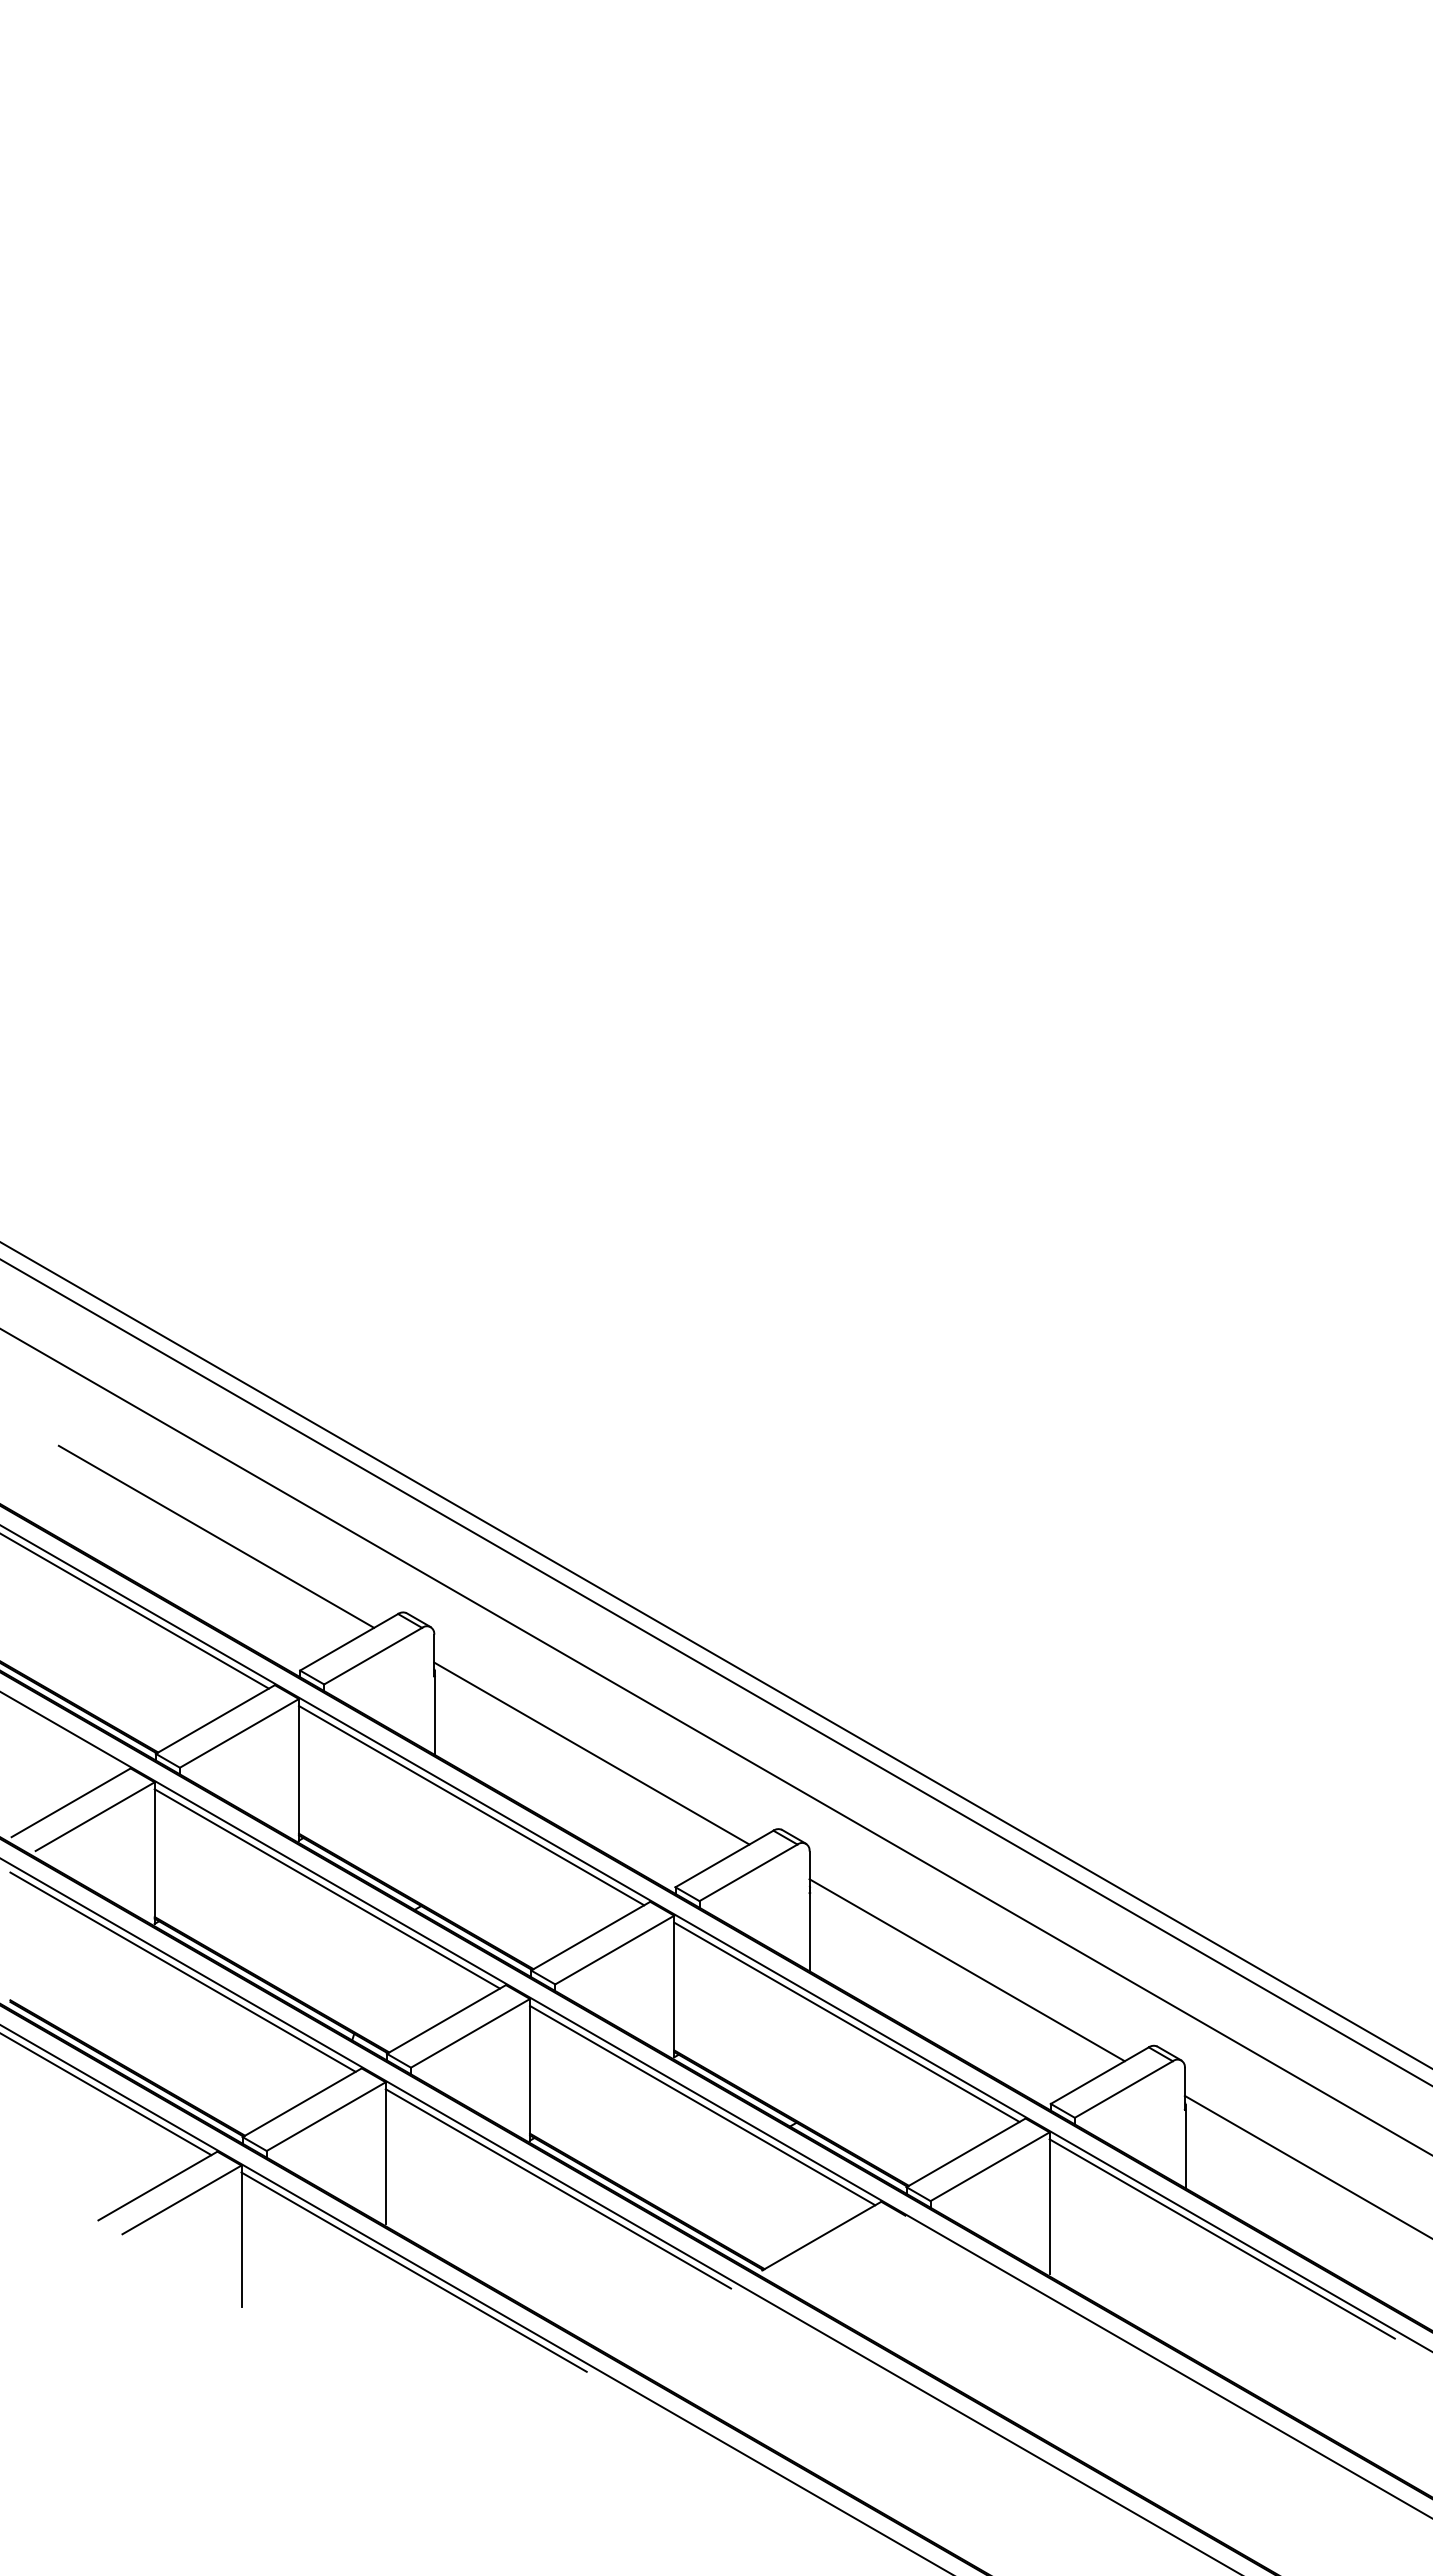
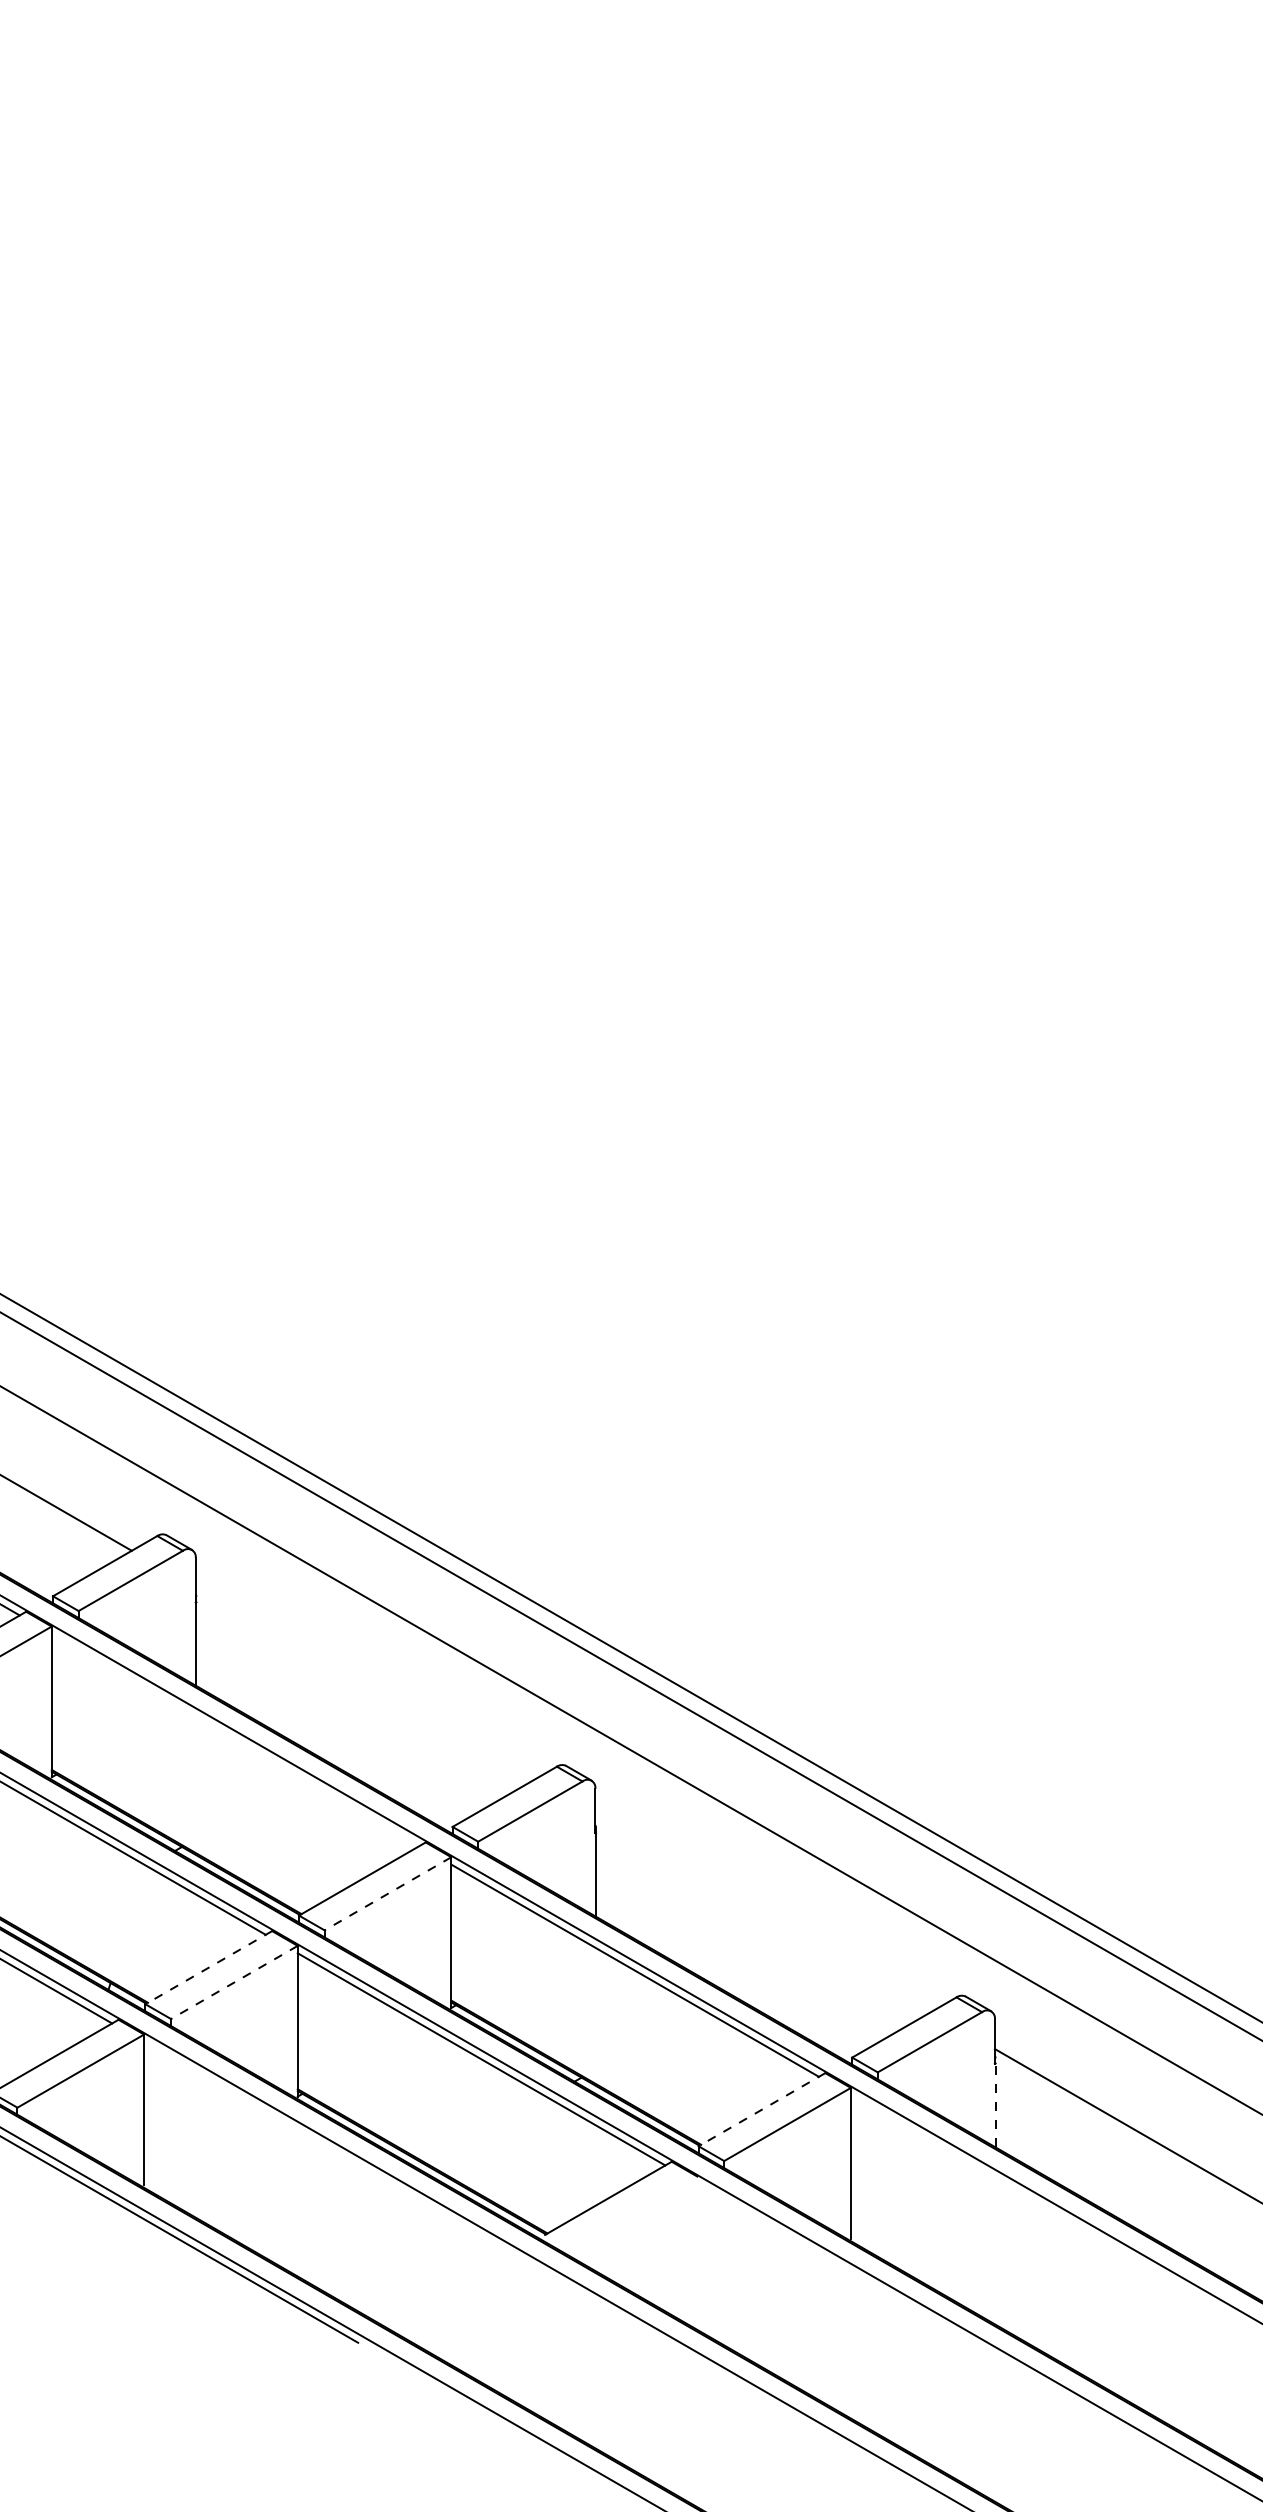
line: (591, 1753) -> (363, 1684), removed
line: (471, 1805) -> (235, 1739), removed
line: (614, 1950) -> (387, 1894), solid -> dashed
line: (966, 1970) -> (762, 1915), removed
line: (446, 2019) -> (208, 1967), solid -> dashed
line: (470, 2033) -> (234, 1982), solid -> dashed
line: (1185, 2146) -> (995, 2102), solid -> dashed
line: (966, 2152) -> (762, 2109), solid -> dashed
line: (558, 2188) -> (328, 2147), removed
line: (1221, 2238) -> (1033, 2200), removed

